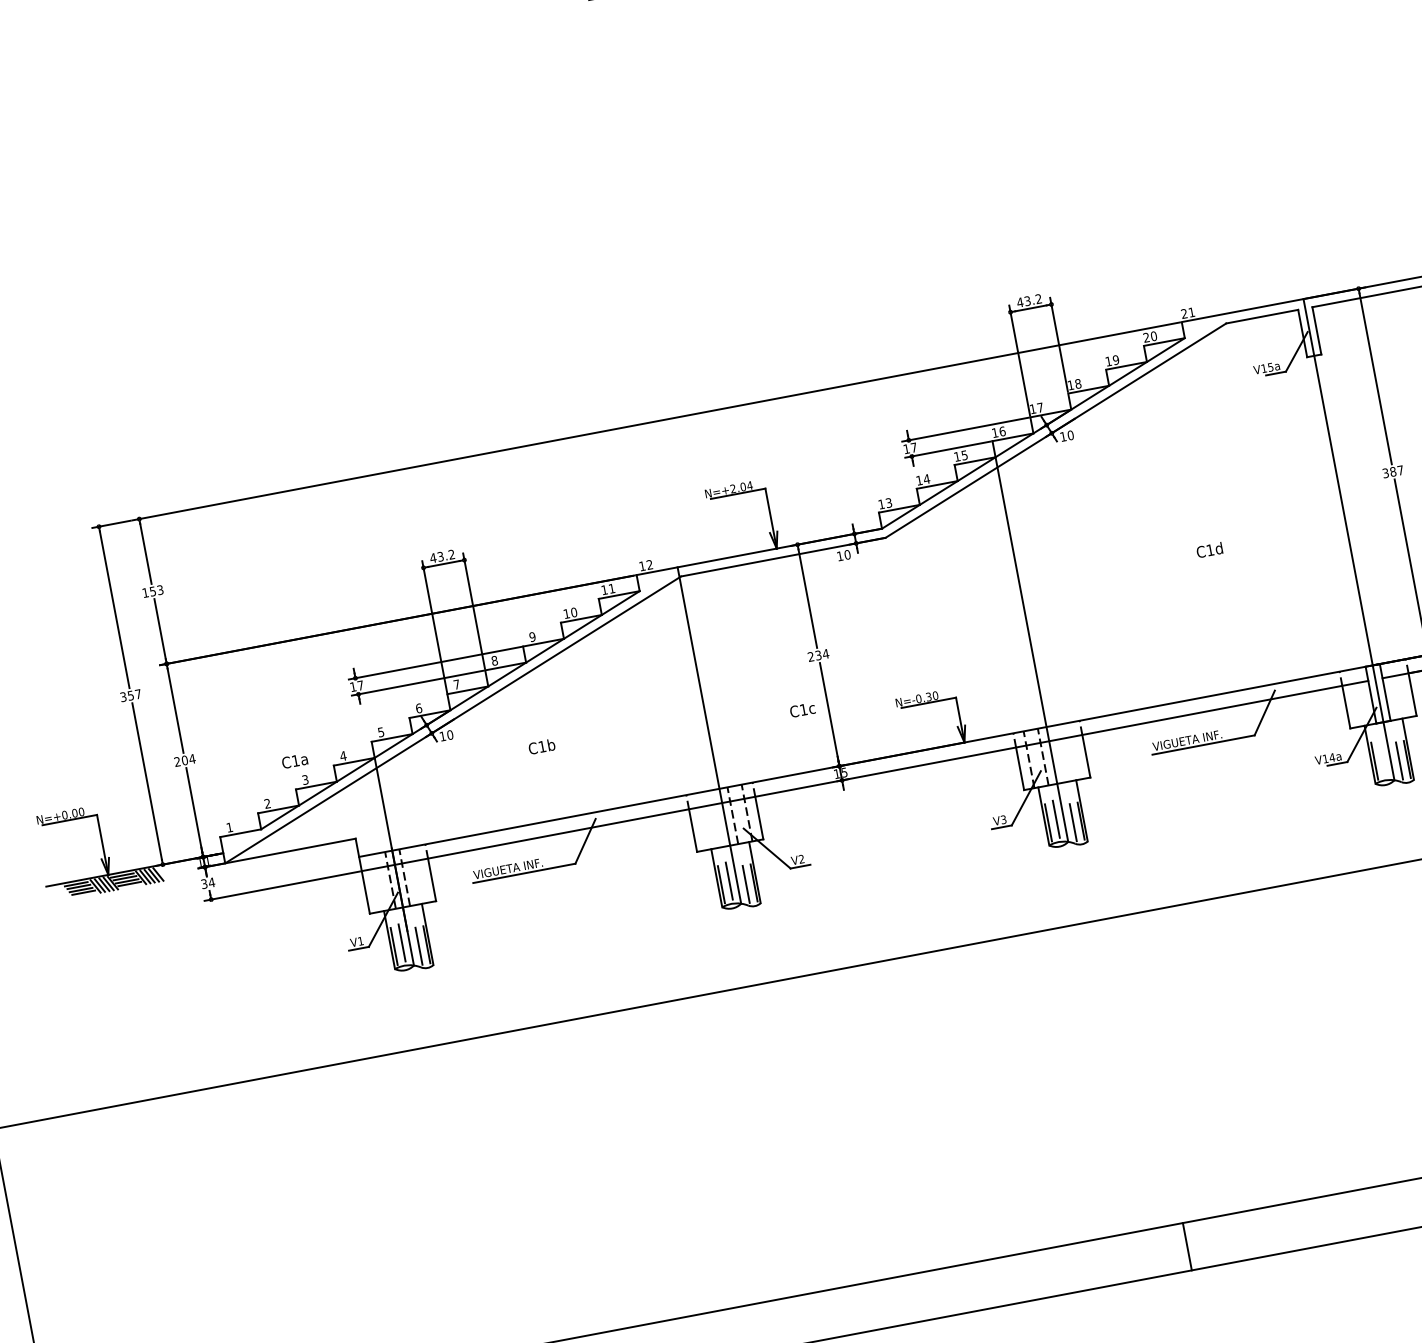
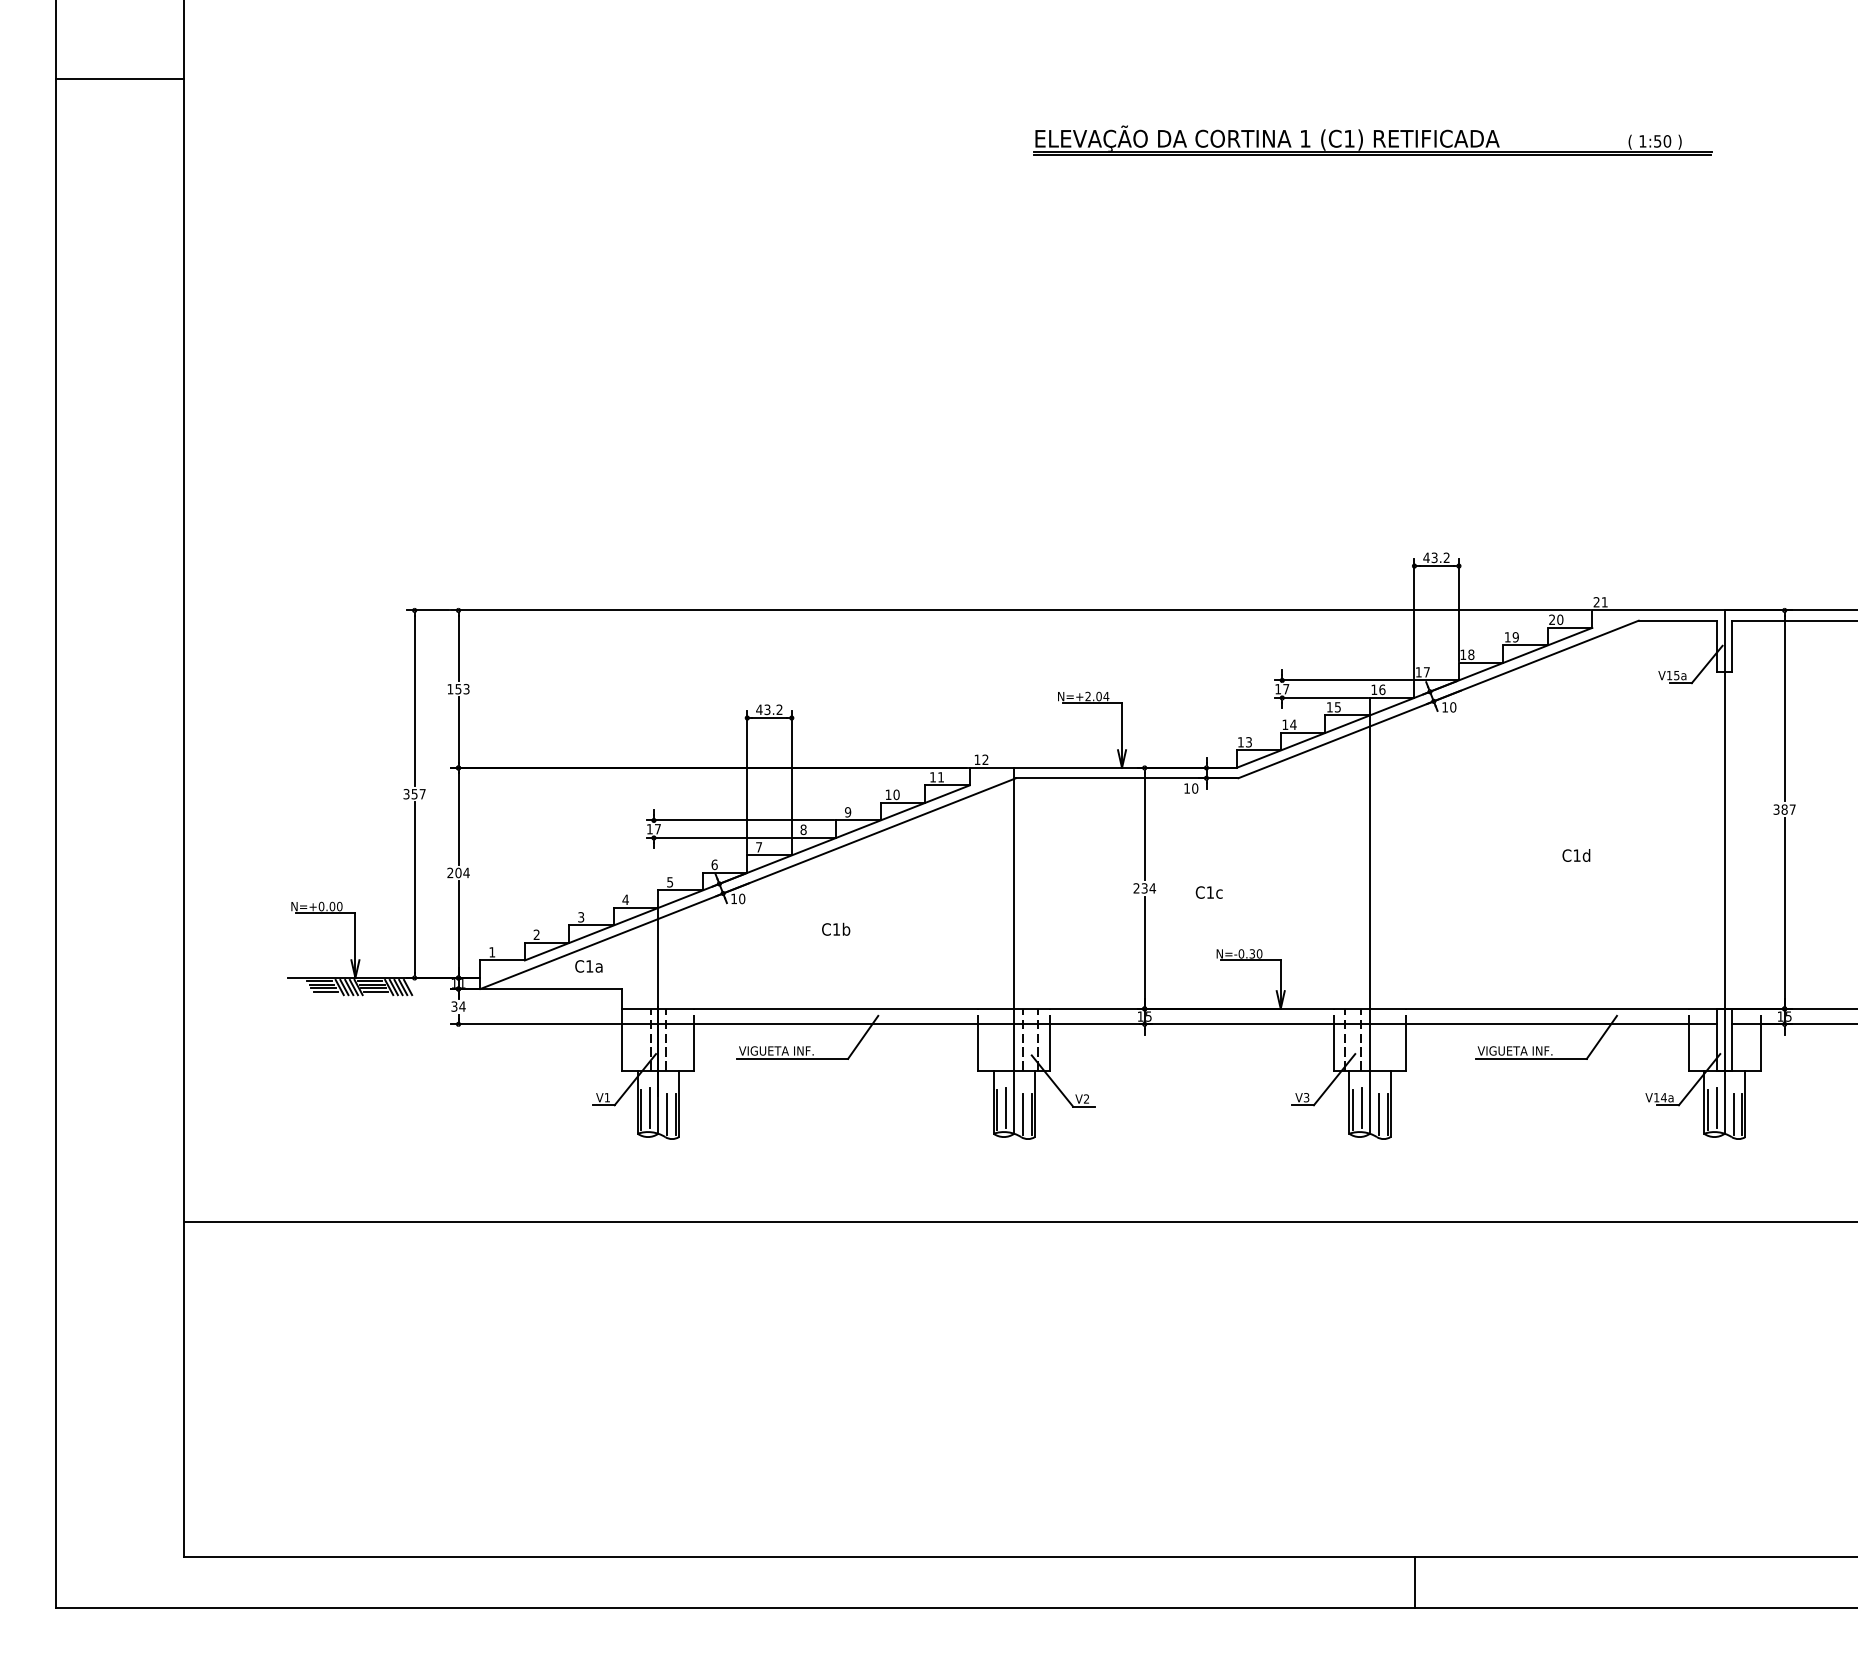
text: (801, 710) -> (1208, 892), moved
line: (1382, 757) -> (1716, 1107), added
text: (294, 761) -> (588, 966), moved

